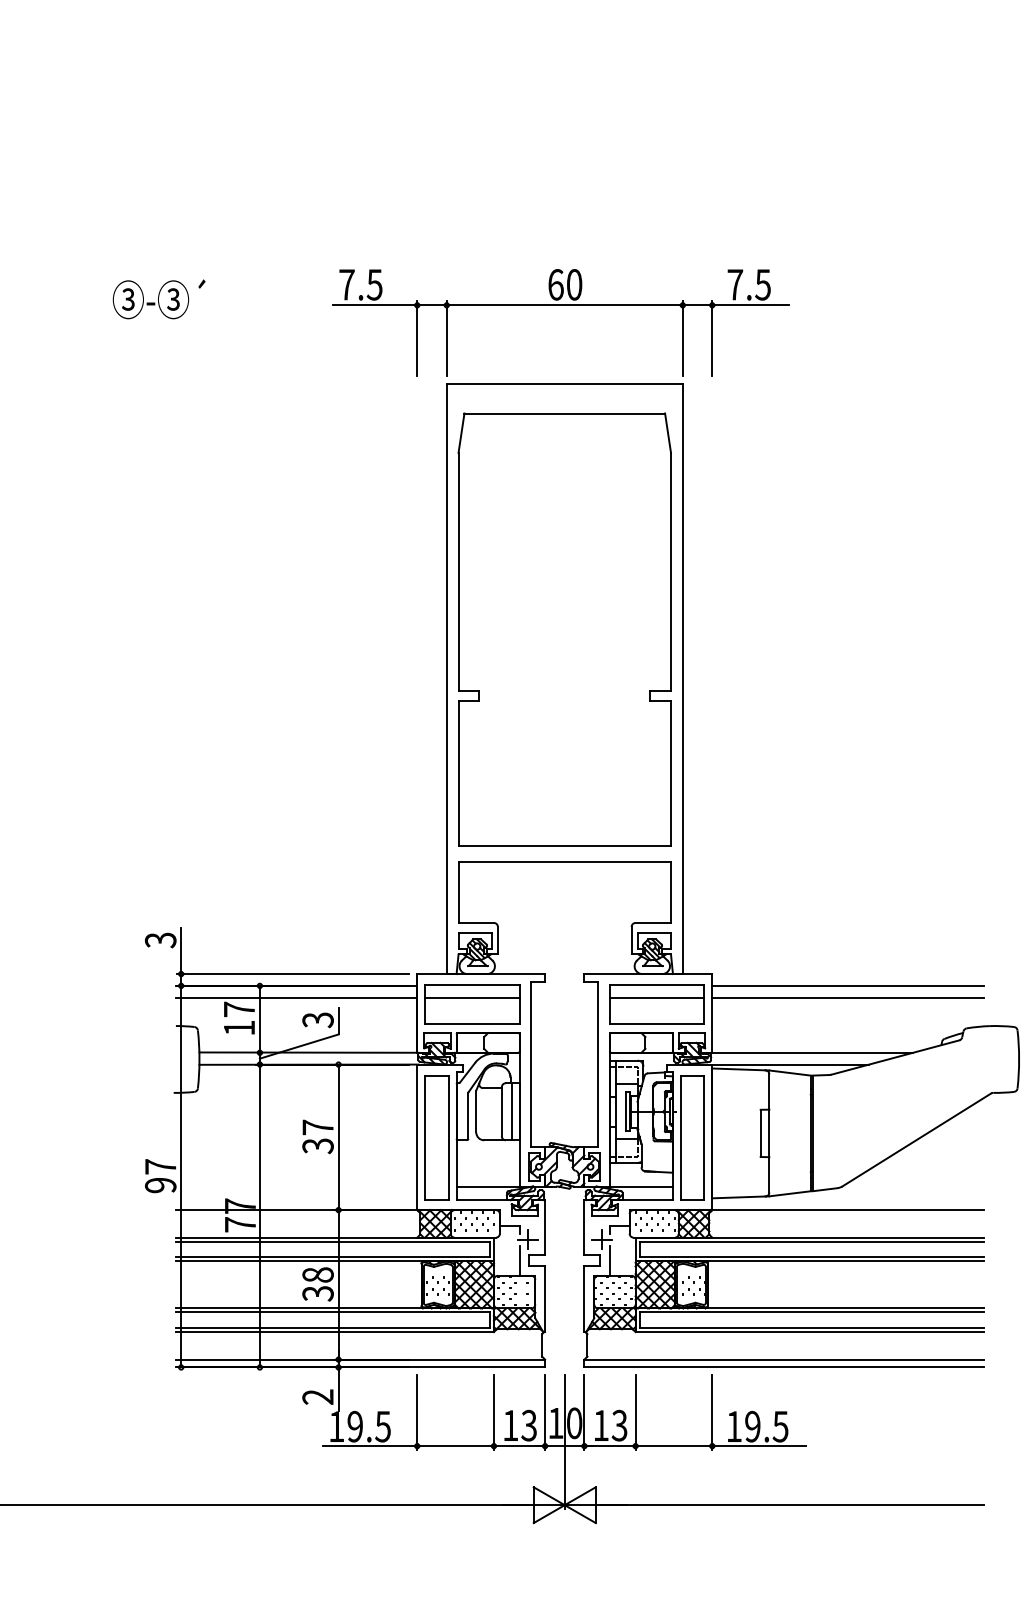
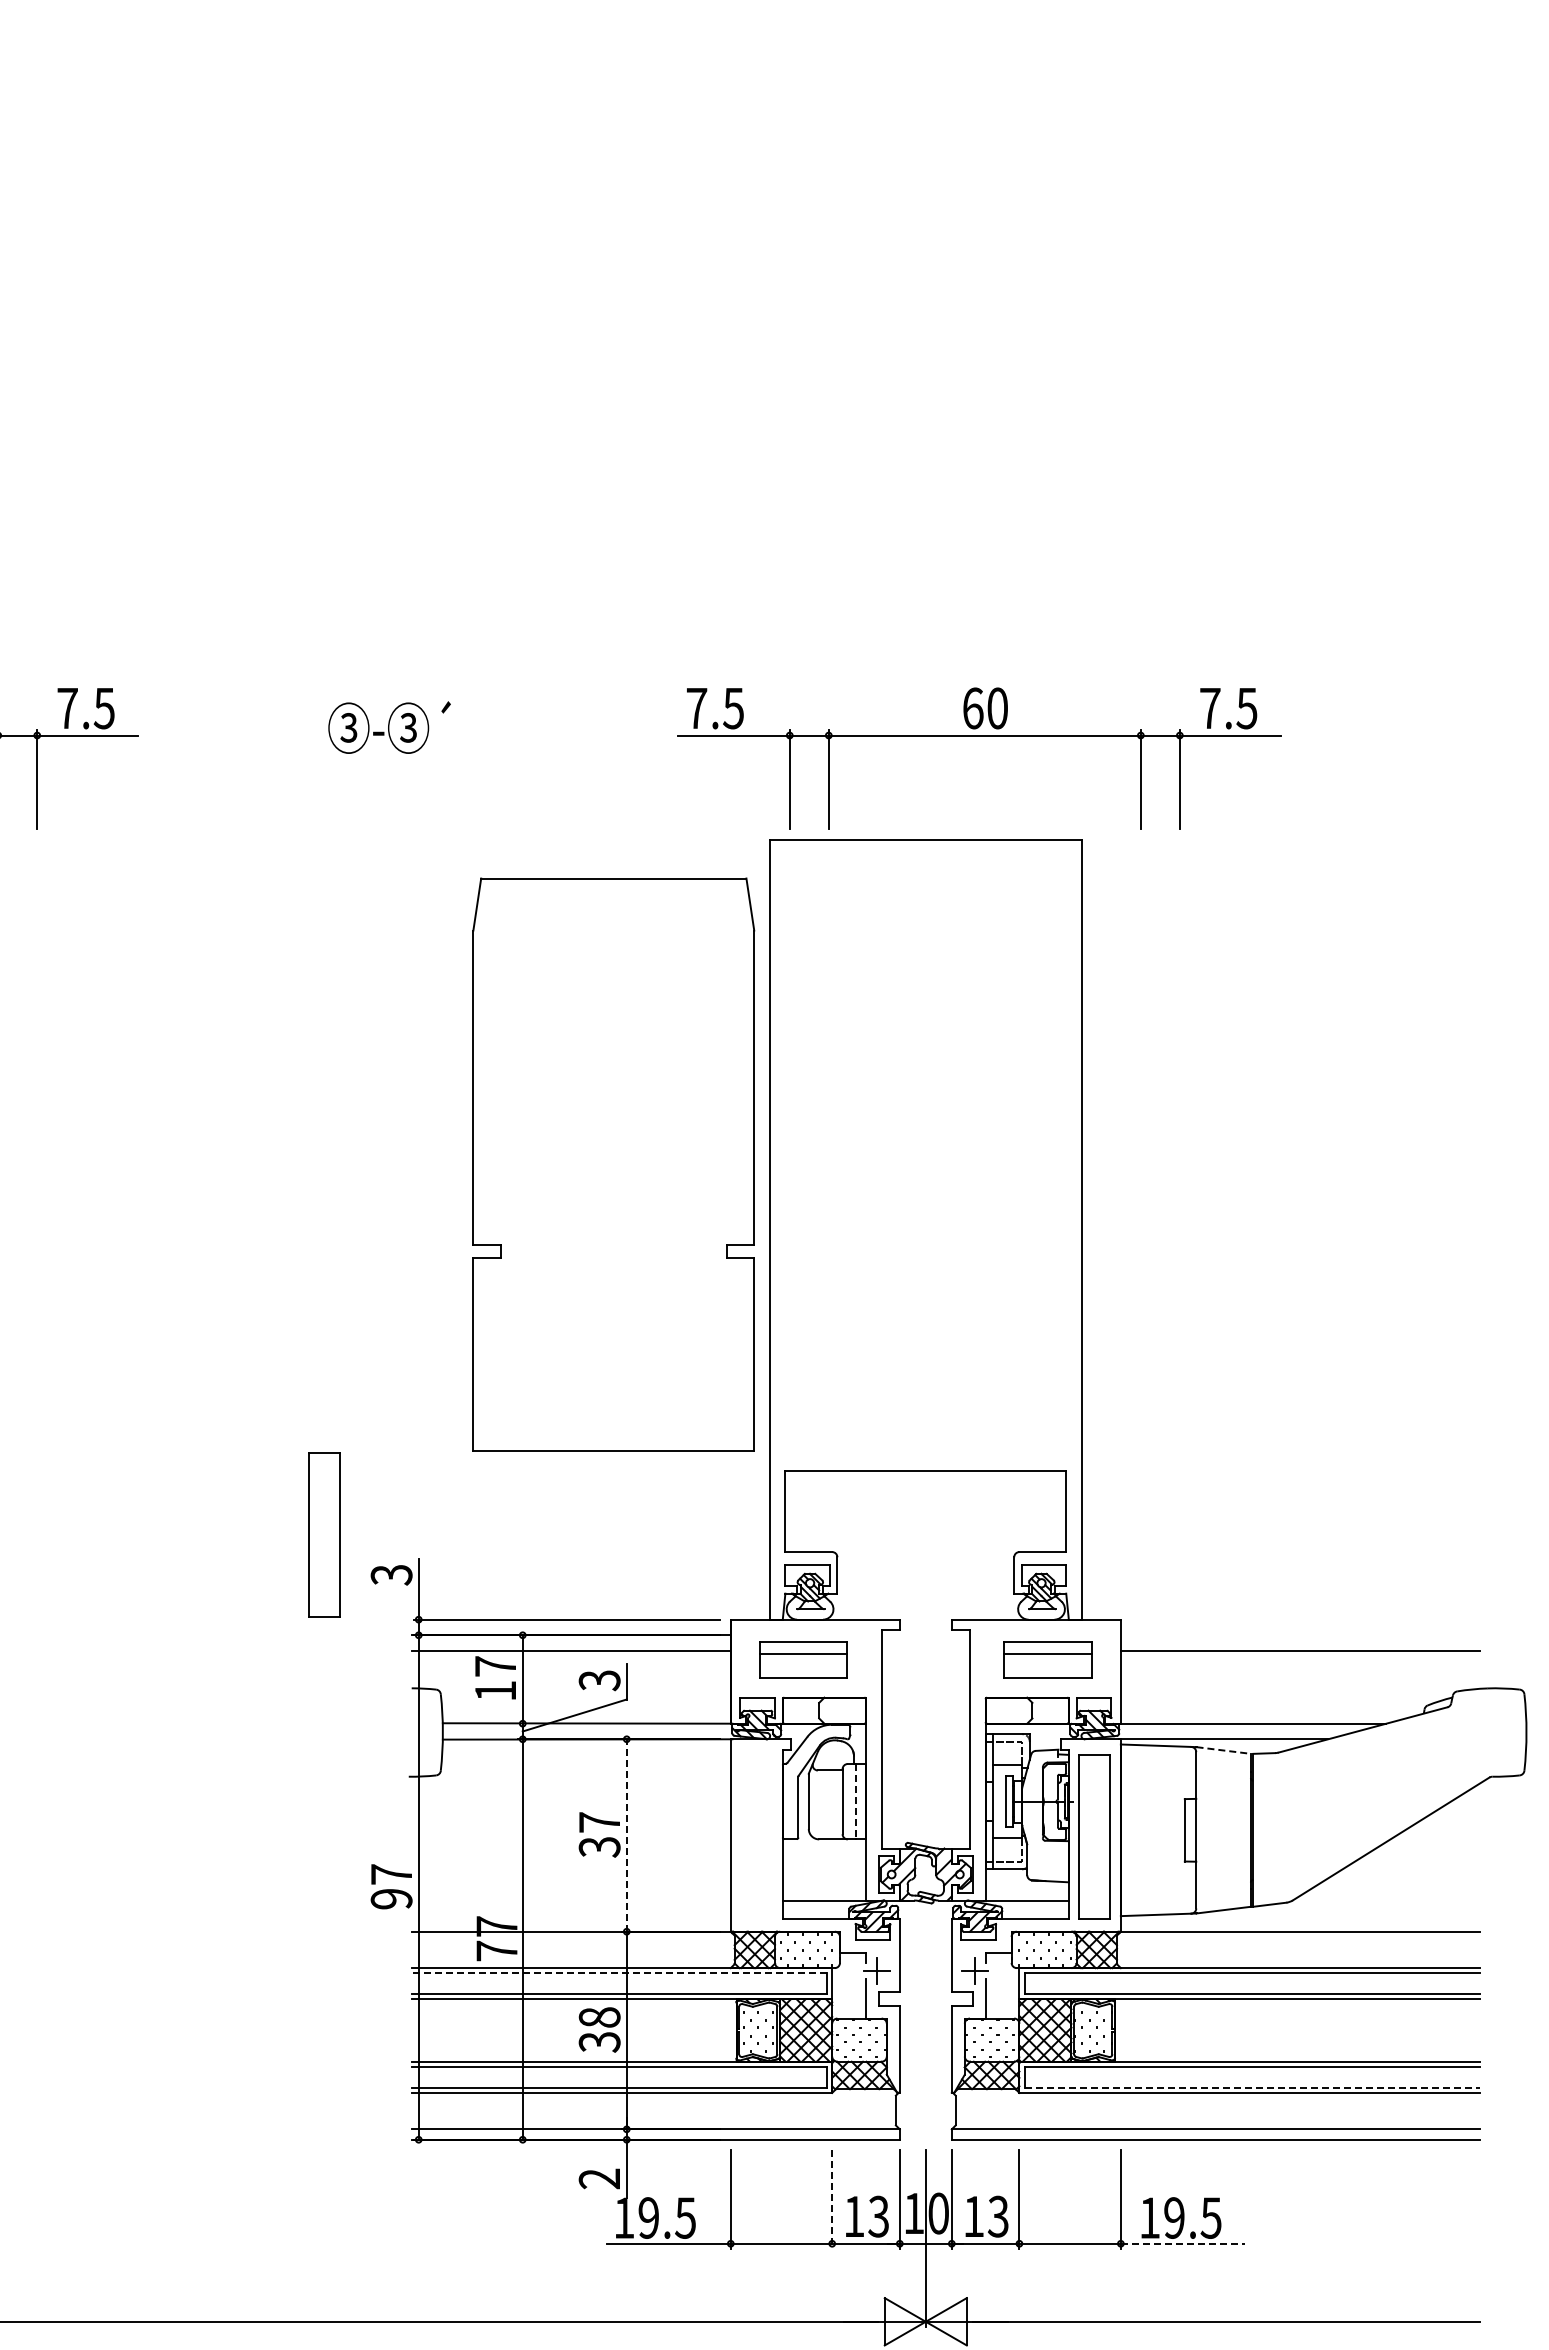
part: (560, 306) -> (979, 736), moved
part: (564, 629) -> (613, 1164), moved
line: (847, 986) -> (1299, 1635), removed
part: (472, 1004) -> (803, 1659), size x0.7
part: (656, 1004) -> (1047, 1659), size x0.7
line: (790, 1073) -> (1224, 1750), solid -> dashed
line: (511, 1111) -> (855, 1801), solid -> dashed
line: (338, 1137) -> (626, 1835), solid -> dashed
part: (436, 1138) -> (324, 1534), moved
line: (333, 1241) -> (619, 1973), solid -> dashed
line: (811, 1327) -> (1252, 2087), solid -> dashed
line: (494, 1413) -> (832, 2200), solid -> dashed
line: (758, 1445) -> (1182, 2243), solid -> dashed

